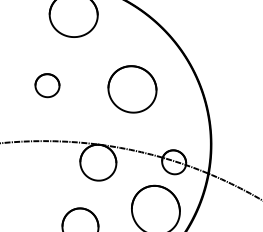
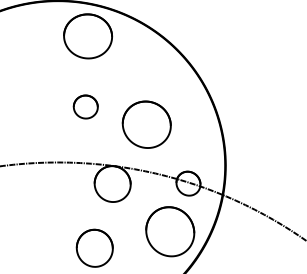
part: (47, 85) -> (85, 106), moved
part: (132, 89) -> (146, 124), moved

